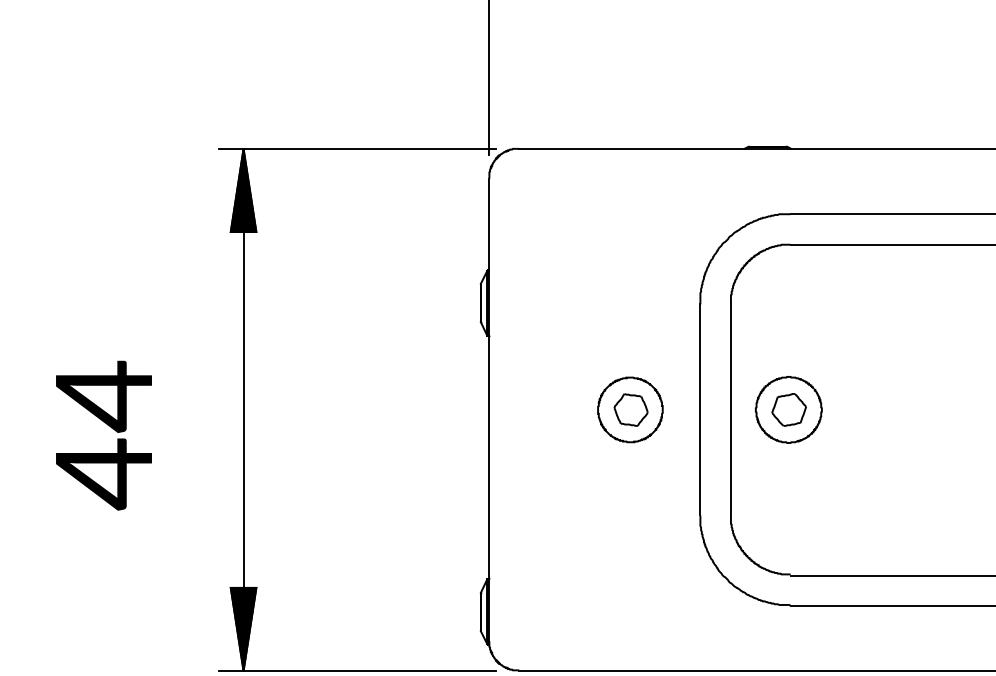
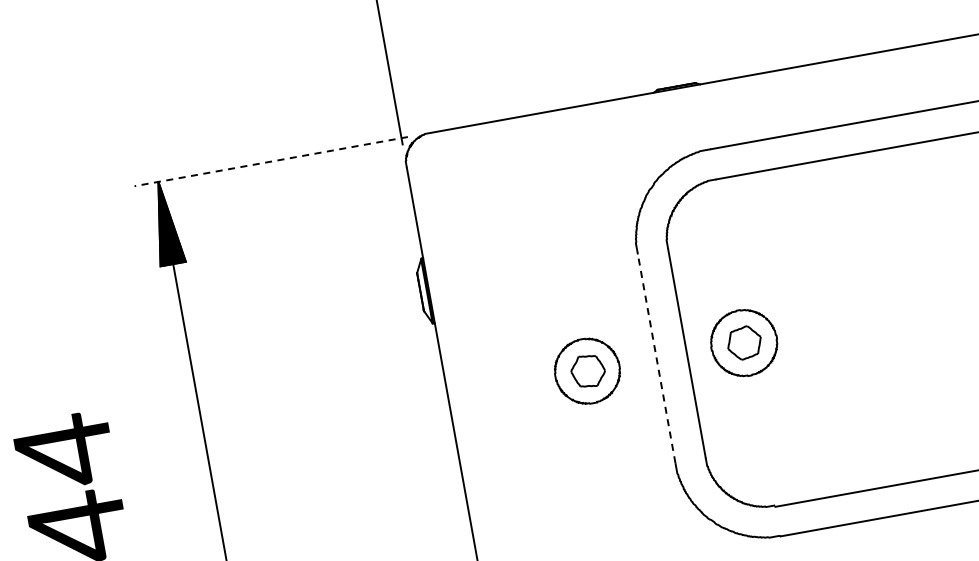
line: (357, 148) -> (271, 161), solid -> dashed
line: (700, 409) -> (656, 358), solid -> dashed

